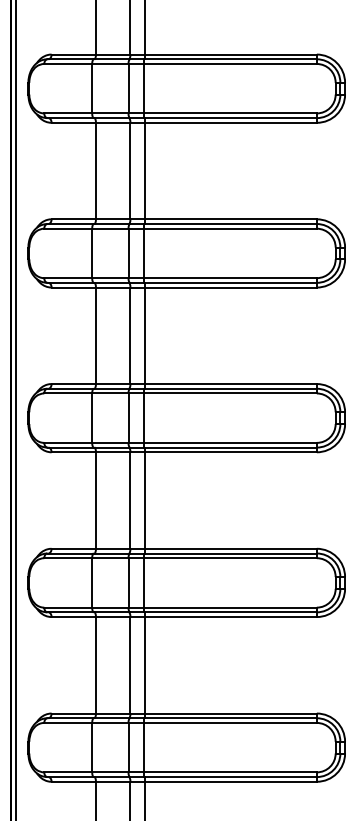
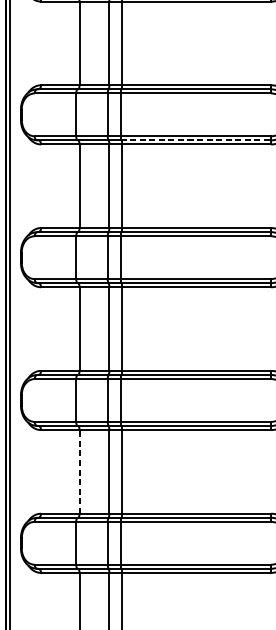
line: (230, 282) -> (196, 140), solid -> dashed
line: (95, 664) -> (79, 471), solid -> dashed

